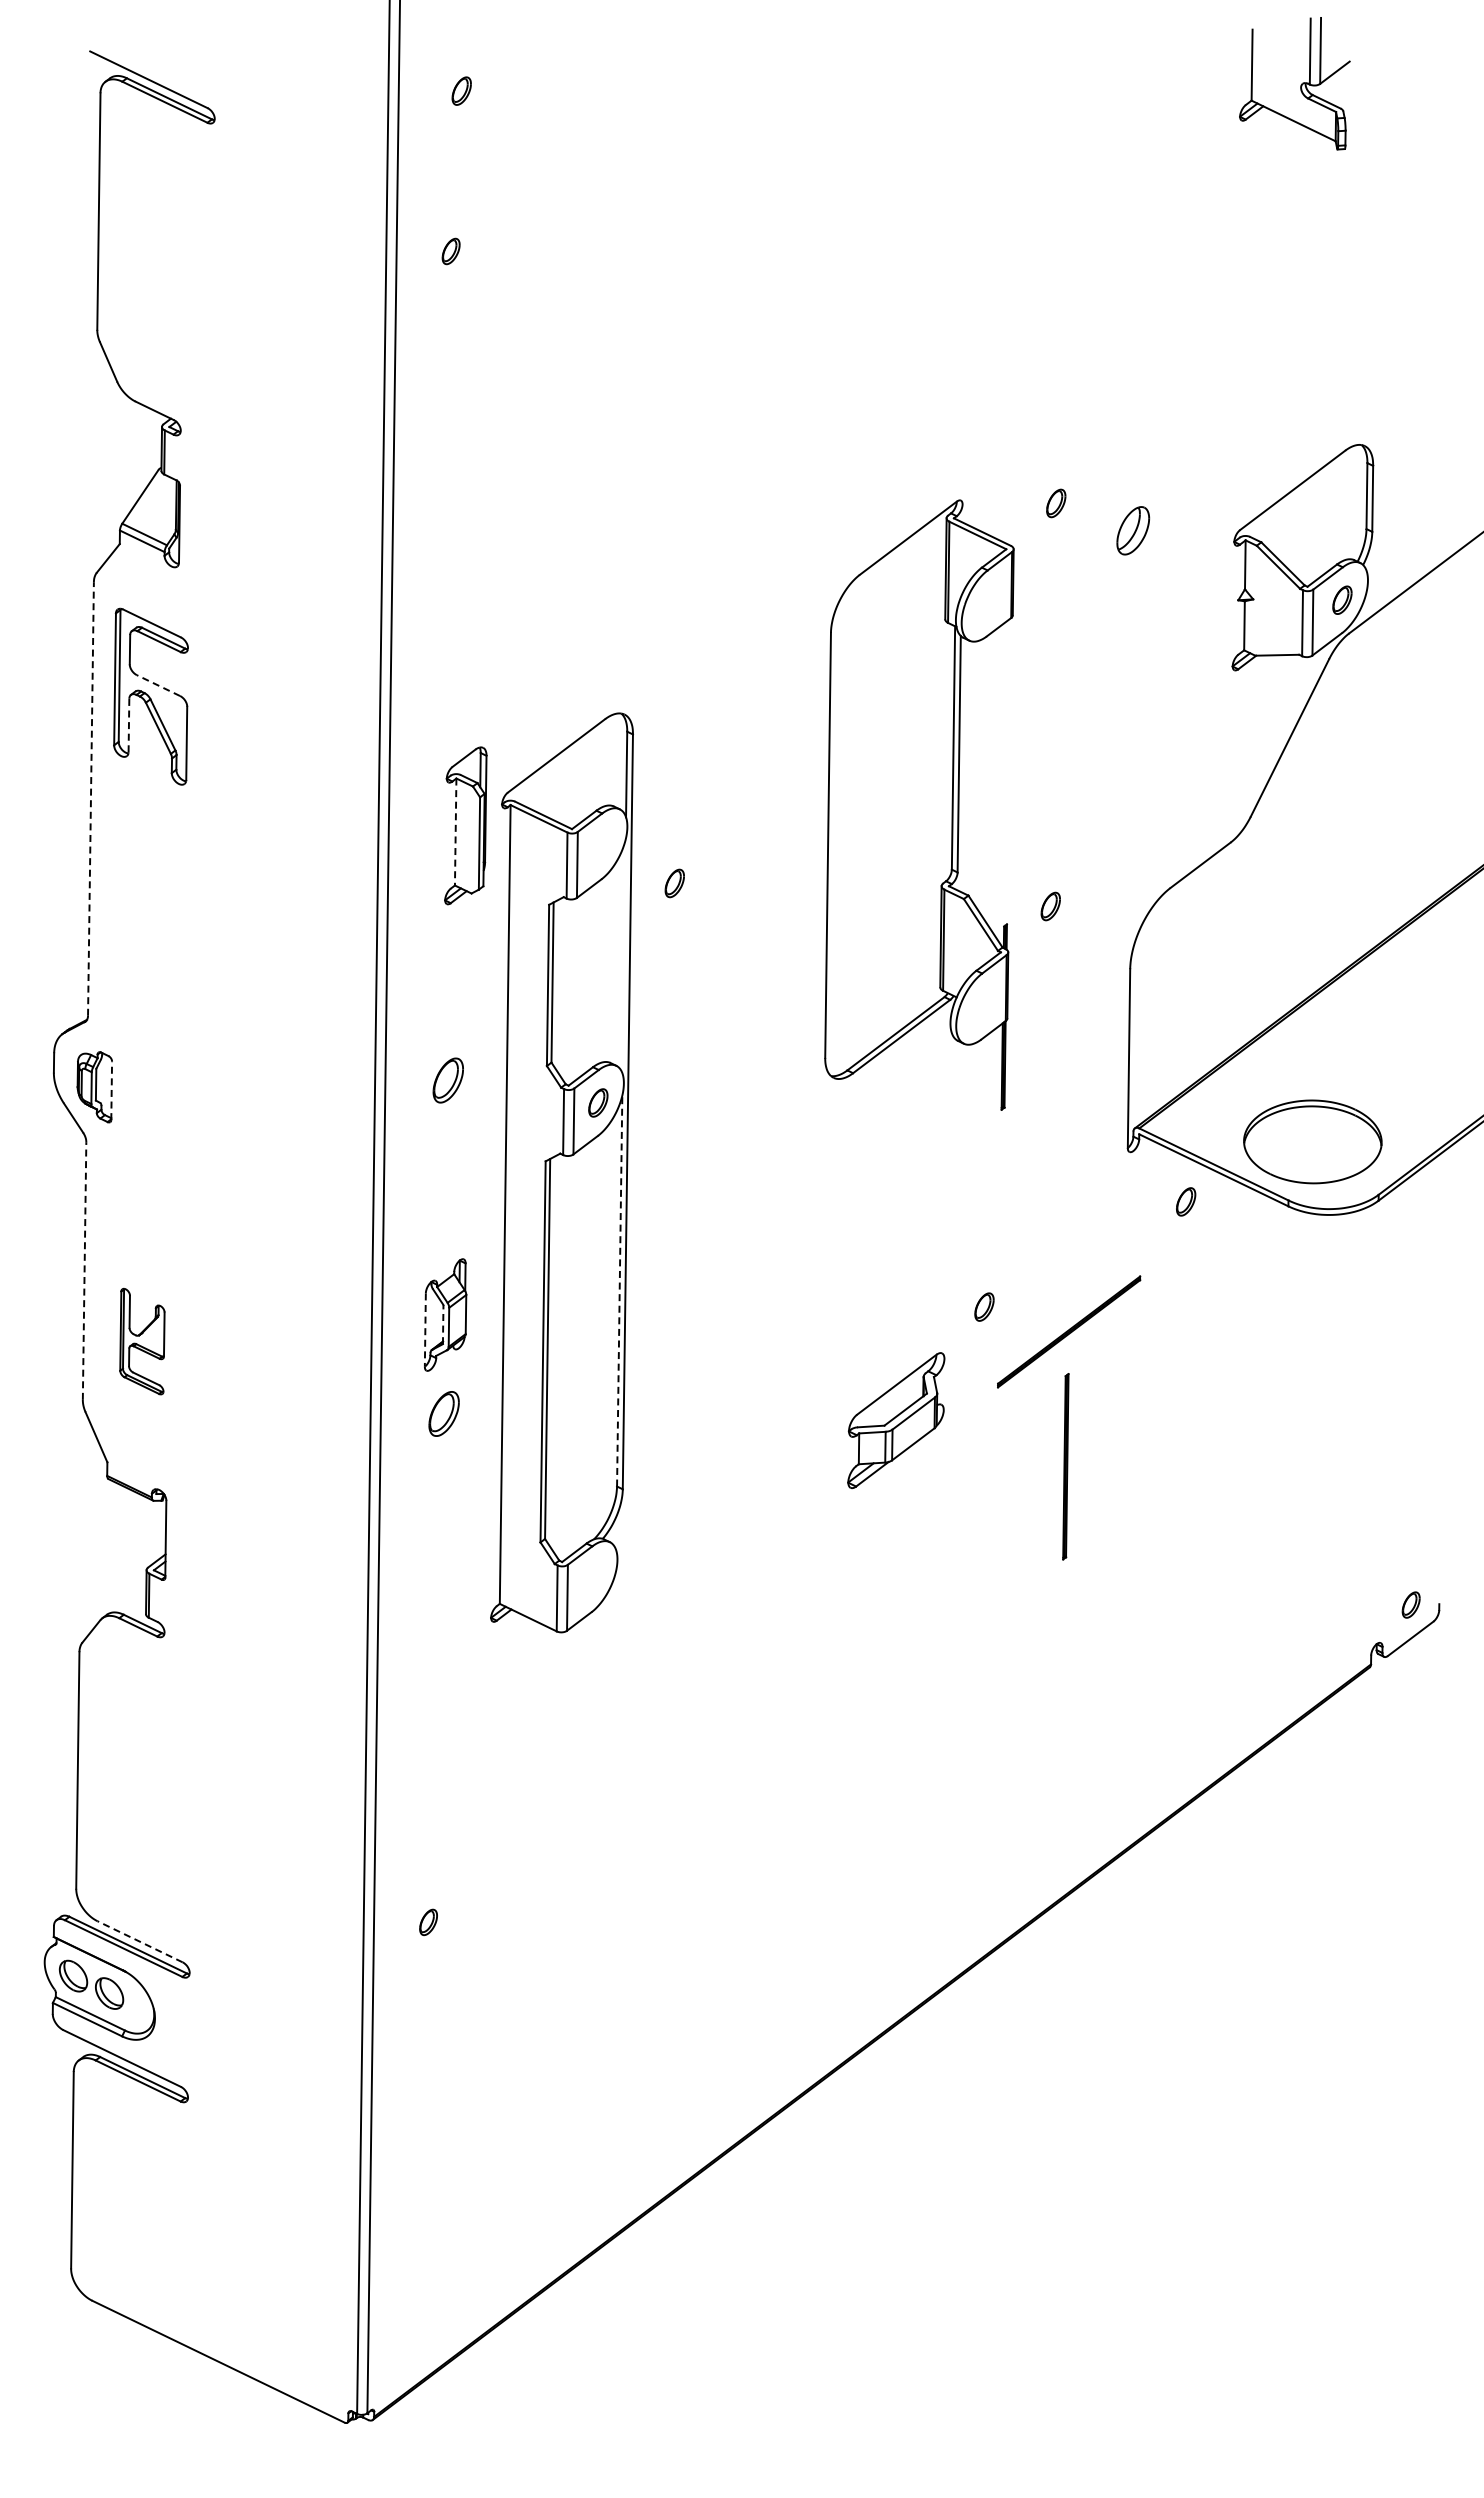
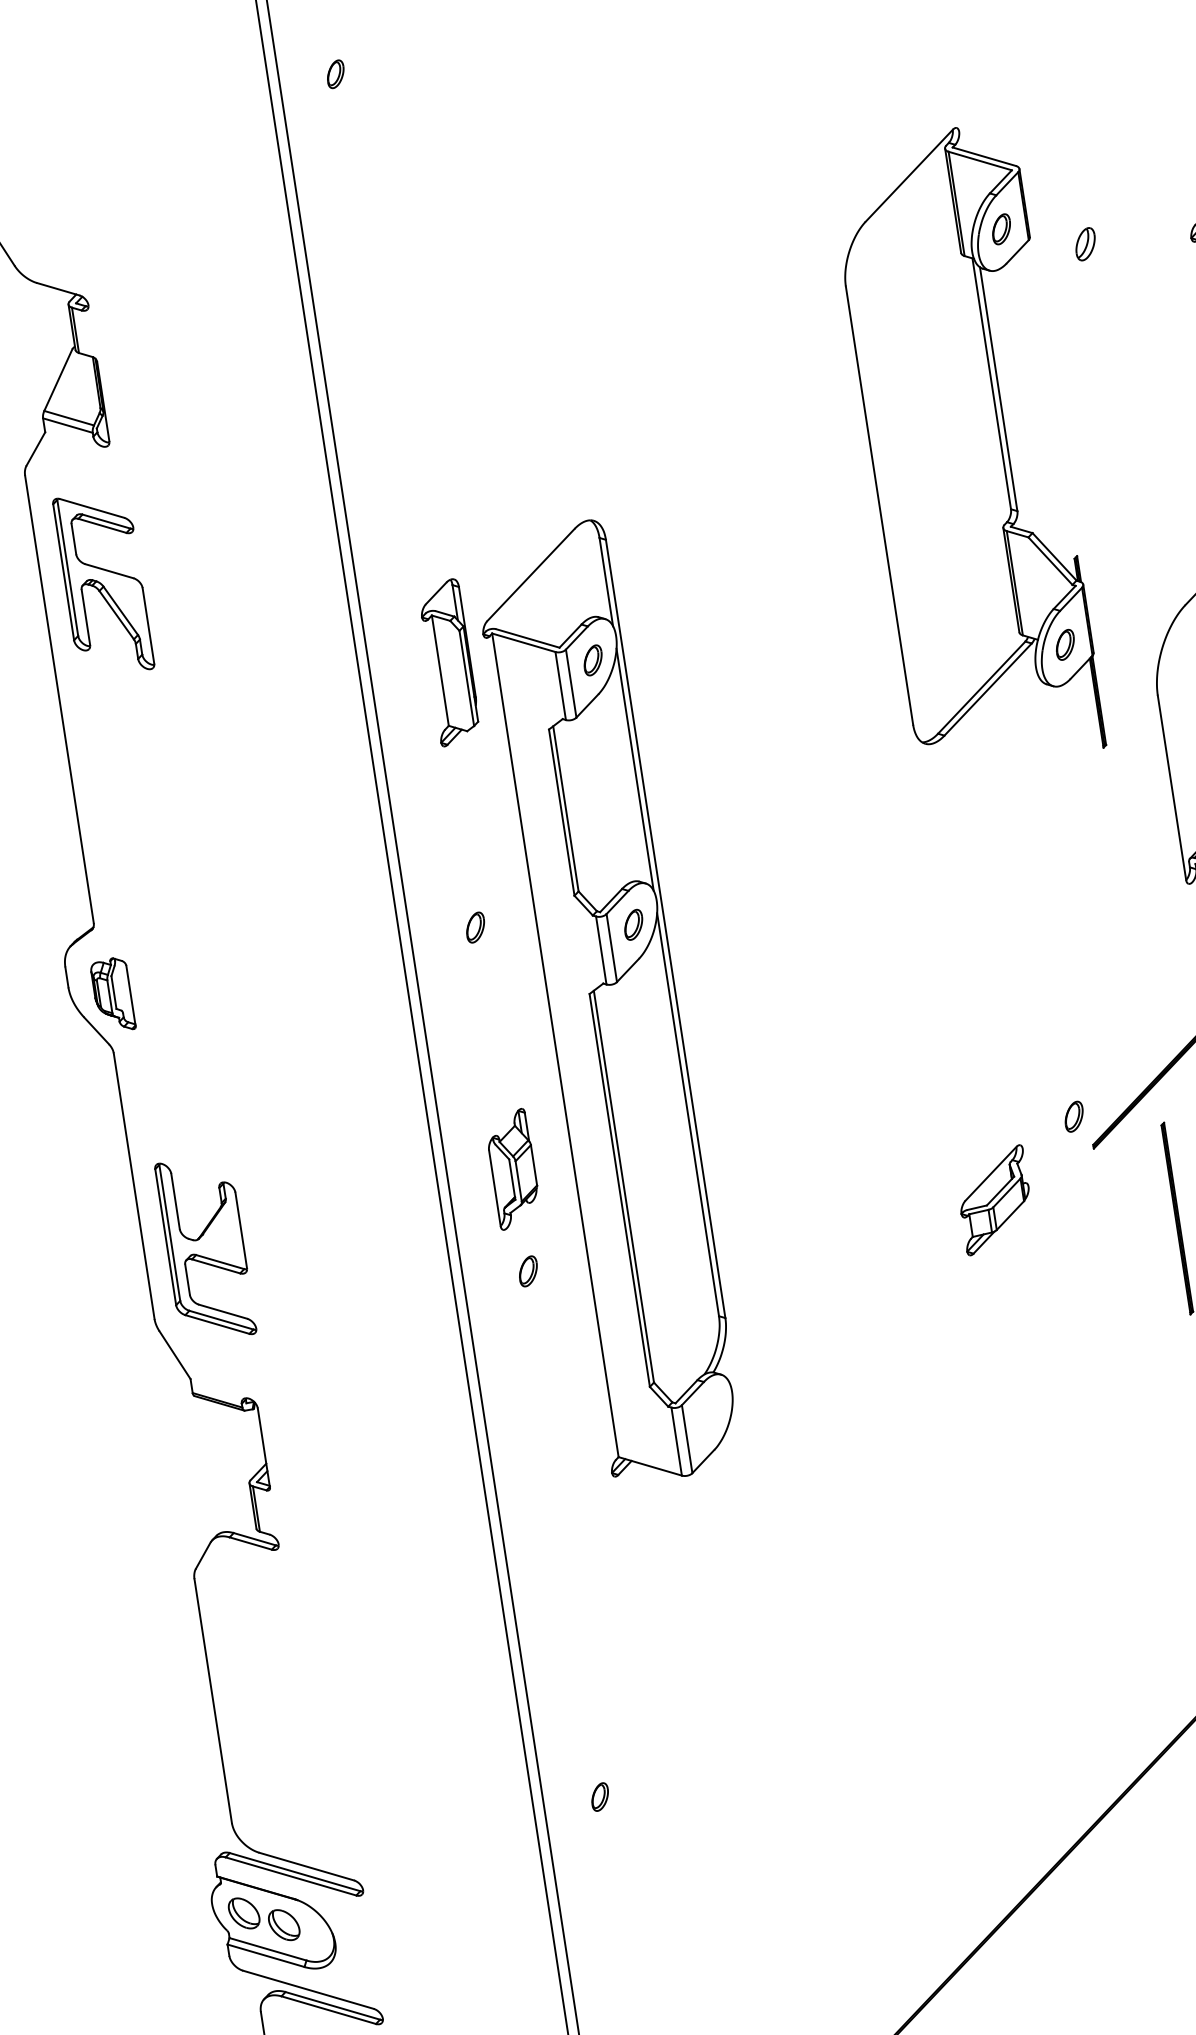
part: (1133, 530) -> (1085, 243), size x0.62
line: (158, 685) -> (109, 571), dashed -> solid
line: (128, 725) -> (85, 617), dashed -> solid
line: (90, 798) -> (58, 699), dashed -> solid
part: (919, 804) -> (966, 447), moved
line: (455, 832) -> (440, 671), dashed -> solid
part: (674, 883) -> (592, 660), moved
line: (623, 956) -> (634, 769), added
part: (448, 1080) -> (475, 927), size x0.62
line: (111, 1090) -> (130, 995), dashed -> solid
line: (84, 1271) -> (134, 1186), dashed -> solid
line: (619, 1290) -> (687, 1114), dashed -> solid
part: (984, 1306) -> (1074, 1116), moved
line: (443, 1324) -> (512, 1179), dashed -> solid
line: (425, 1330) -> (495, 1188), dashed -> solid
part: (142, 1341) -> (205, 1248), size x1.67
part: (443, 1413) -> (527, 1270), size x0.62
part: (896, 1420) -> (995, 1200), size x0.71
line: (139, 1941) -> (306, 1866), dashed -> solid

